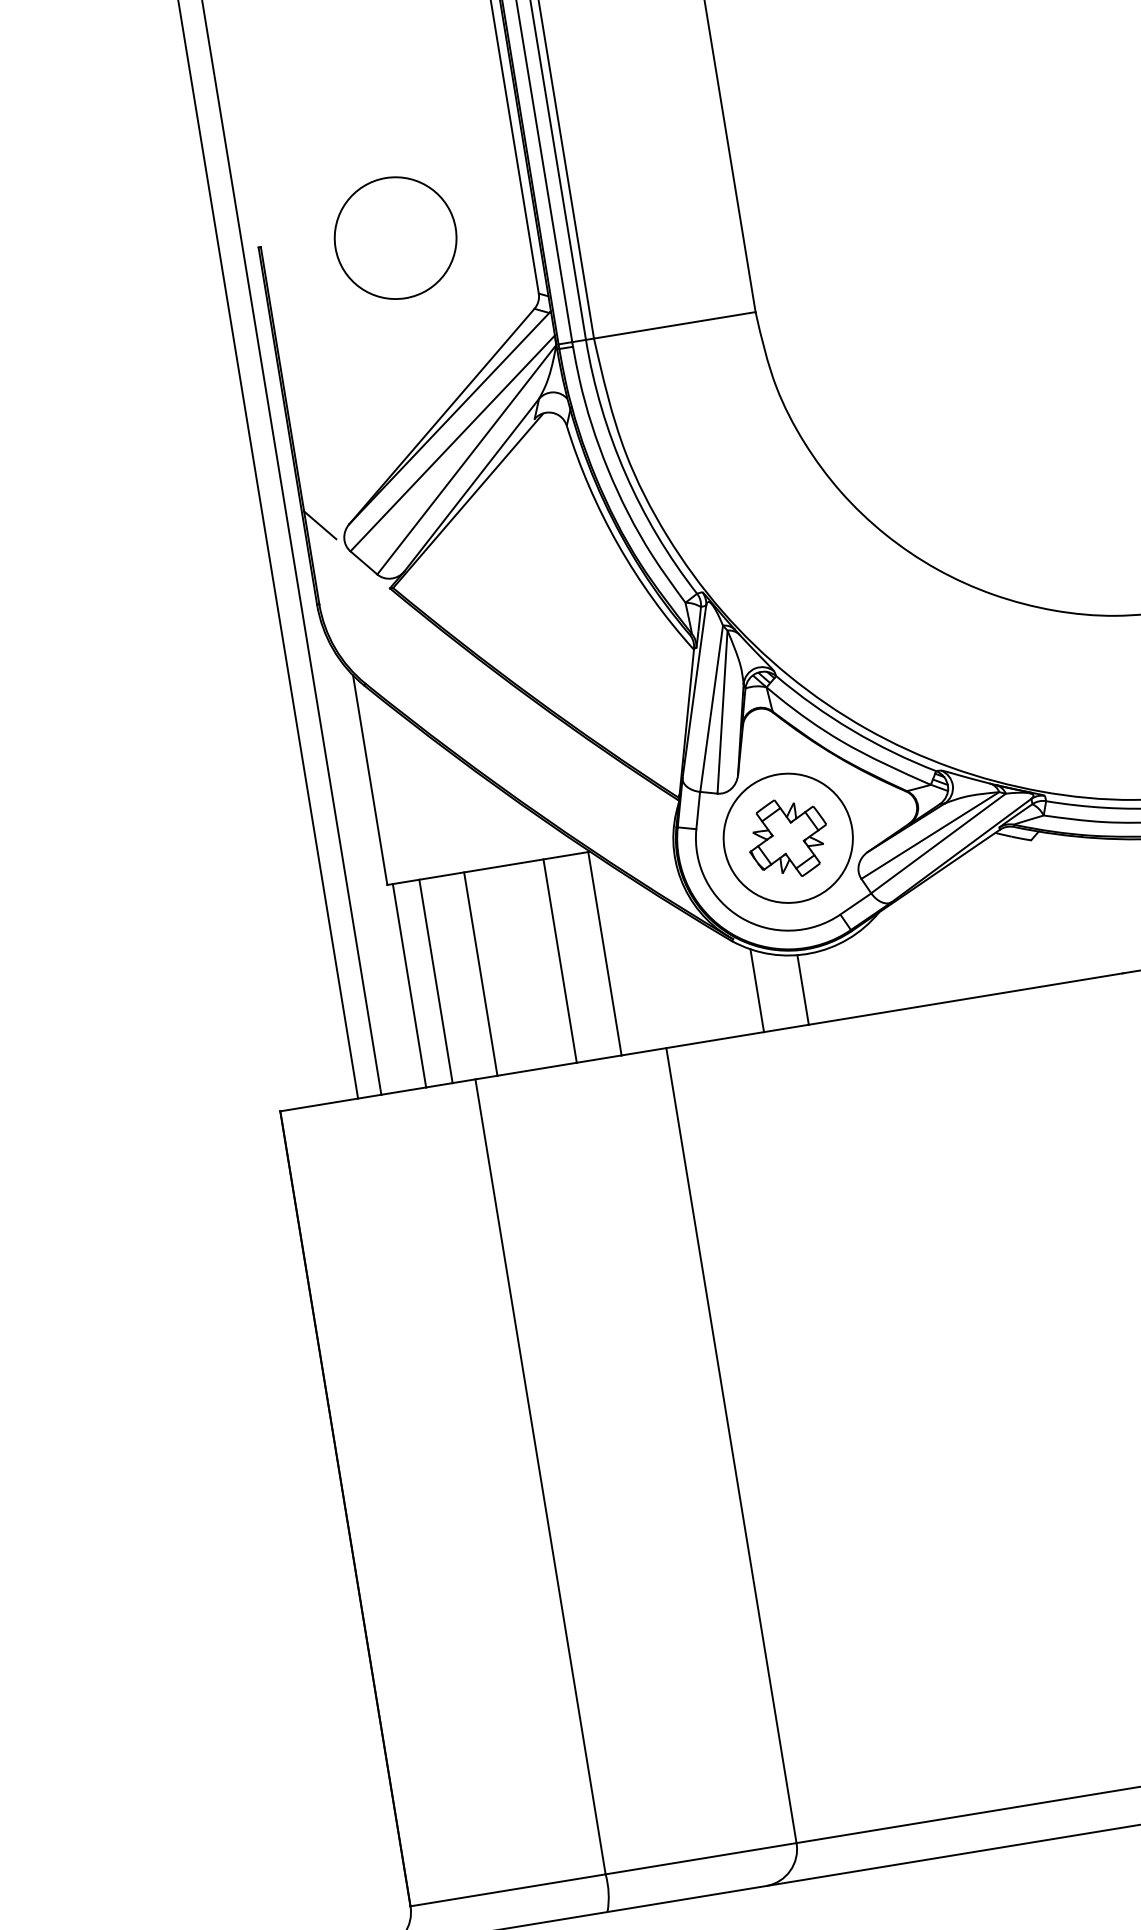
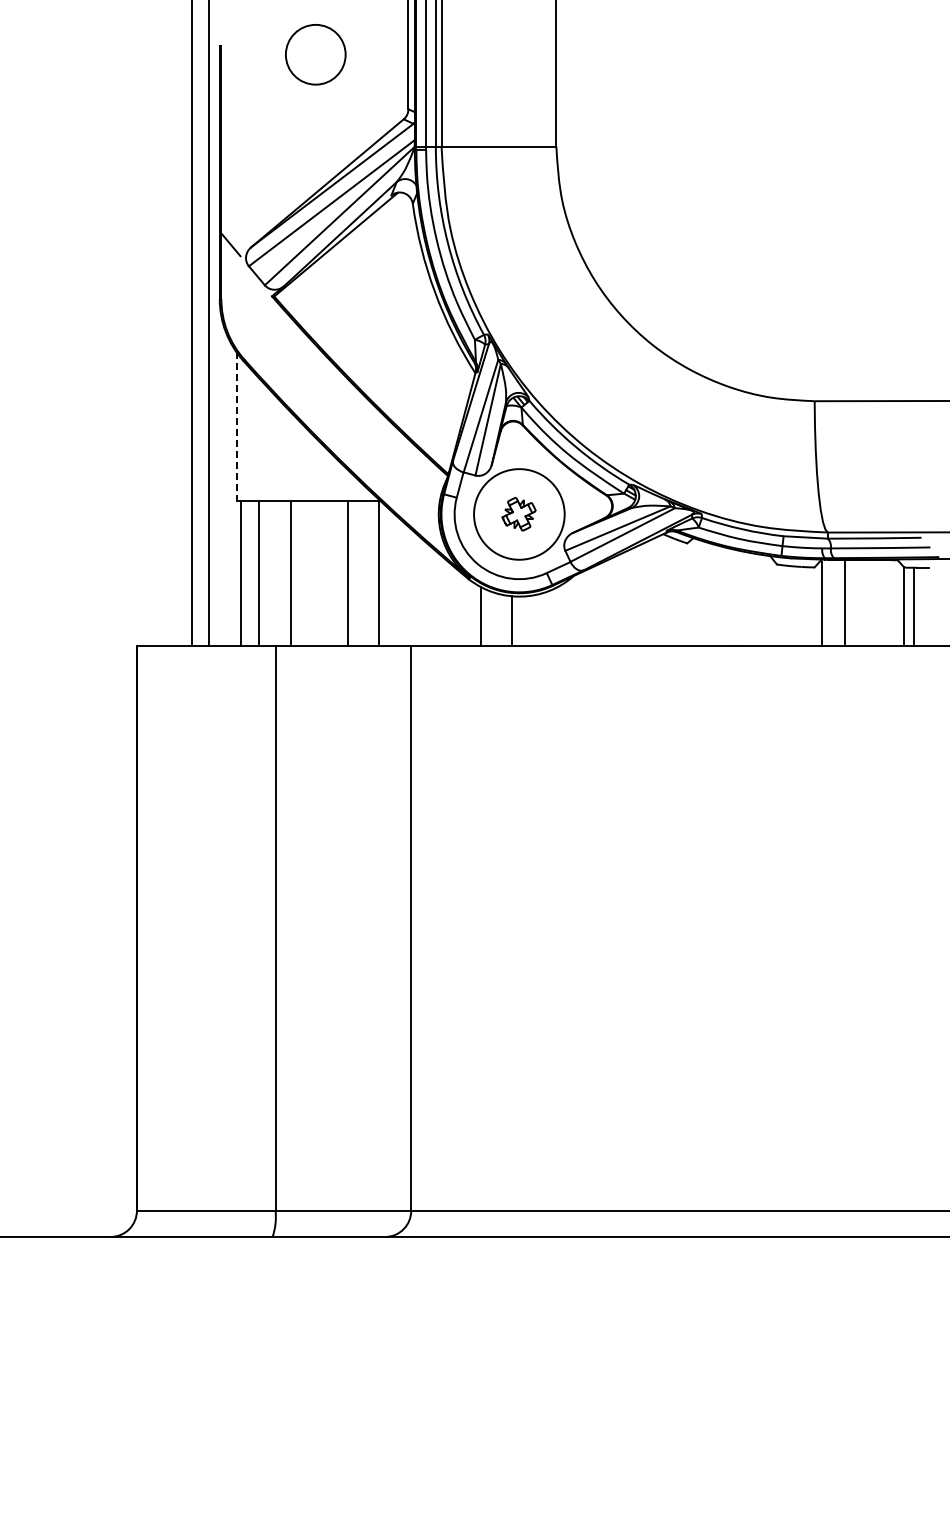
circle: (395, 237) -> (315, 54), size x0.7
line: (370, 781) -> (236, 427), solid -> dashed
part: (786, 837) -> (518, 513), size x0.6

